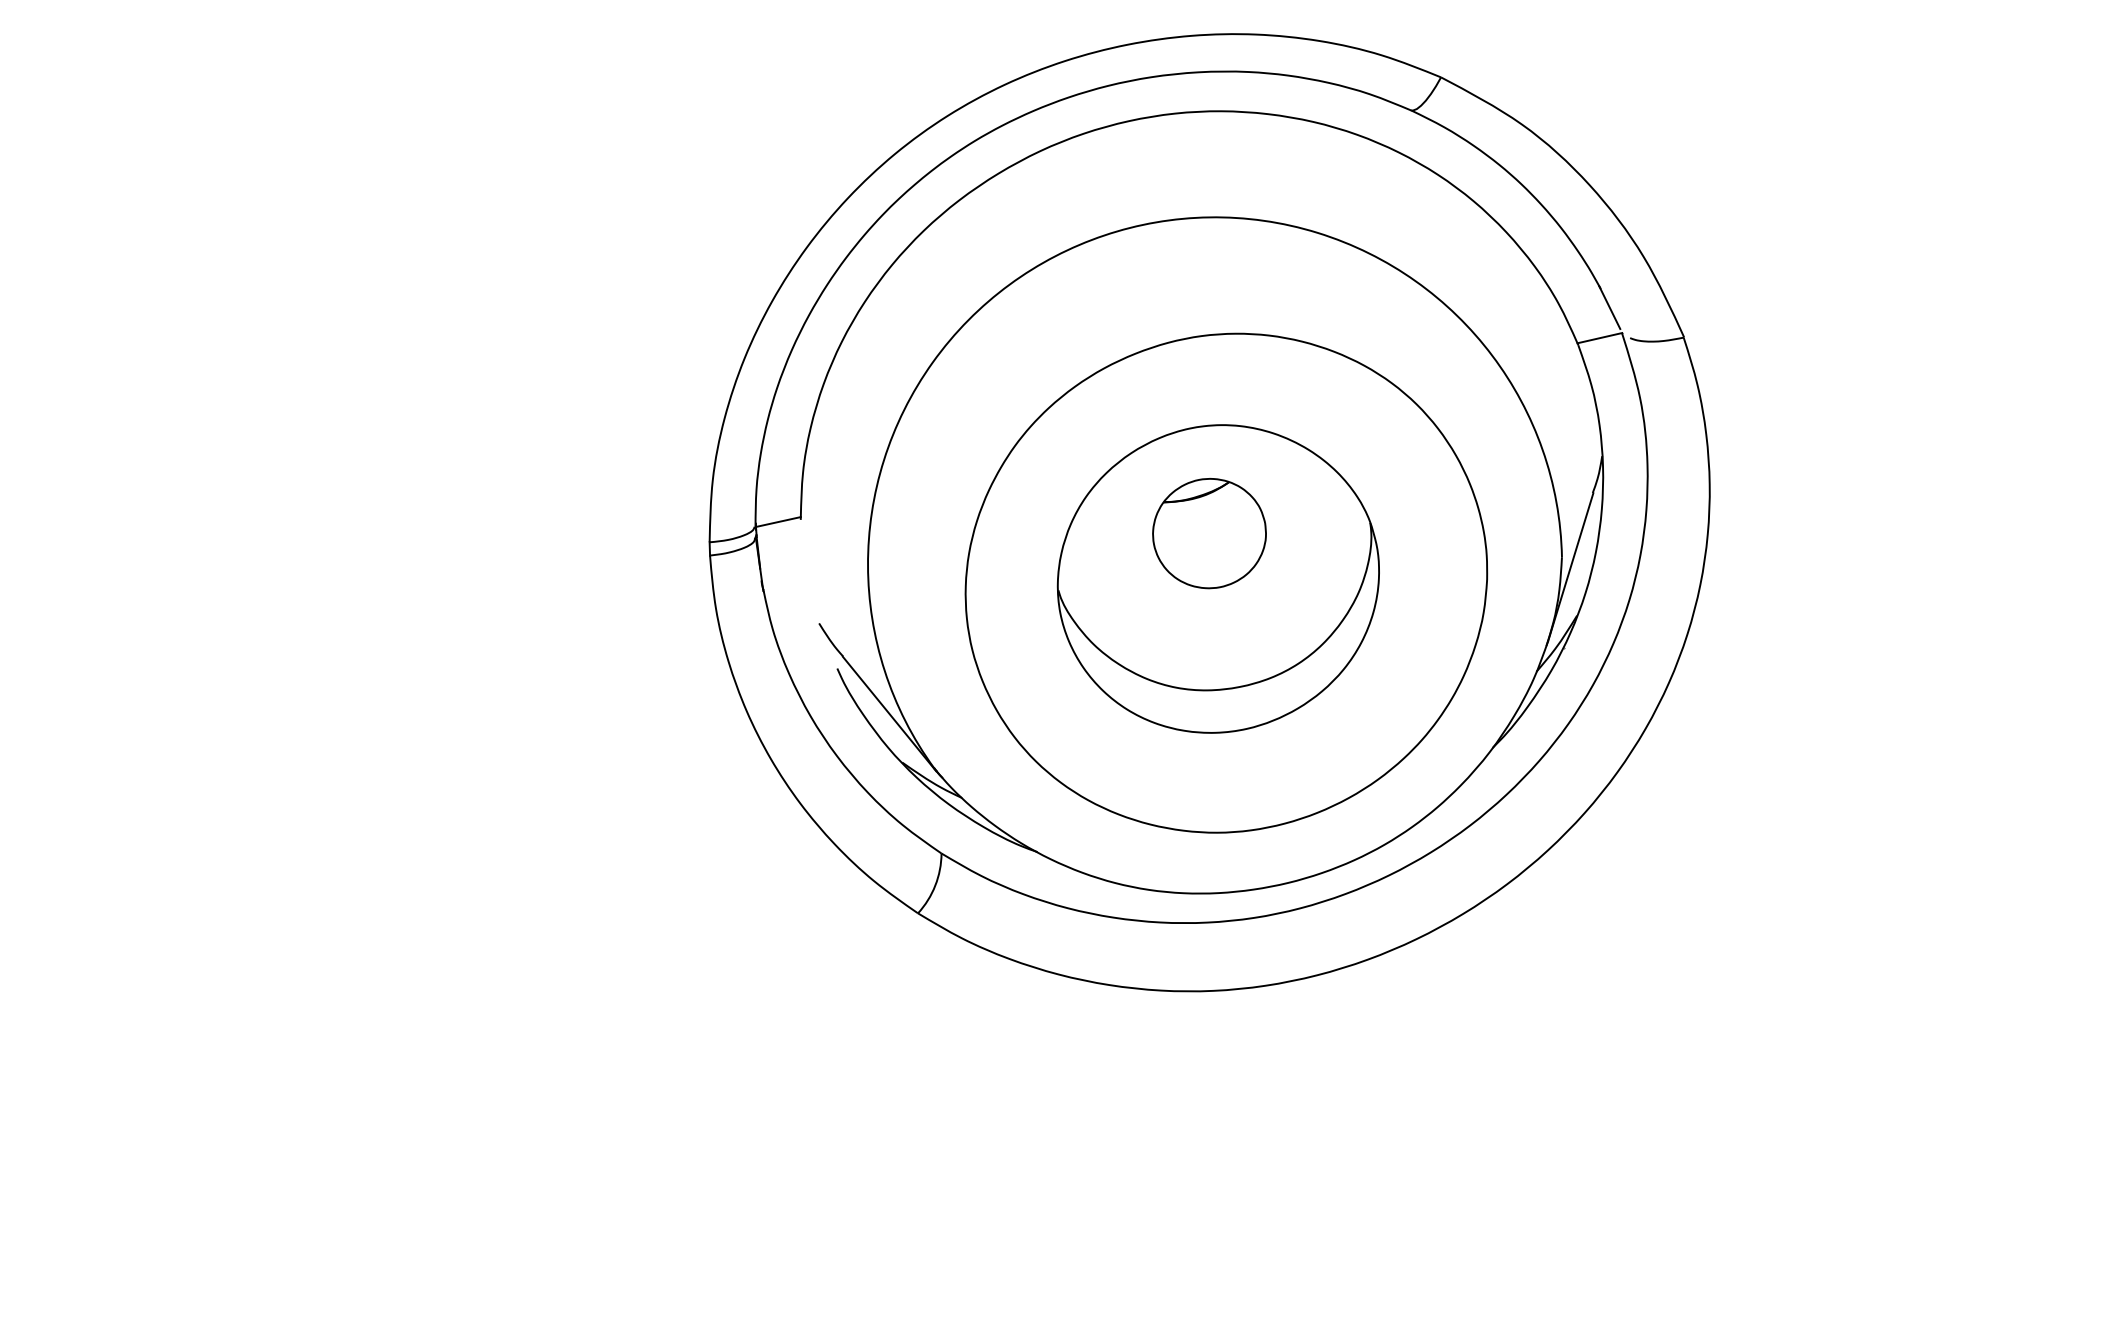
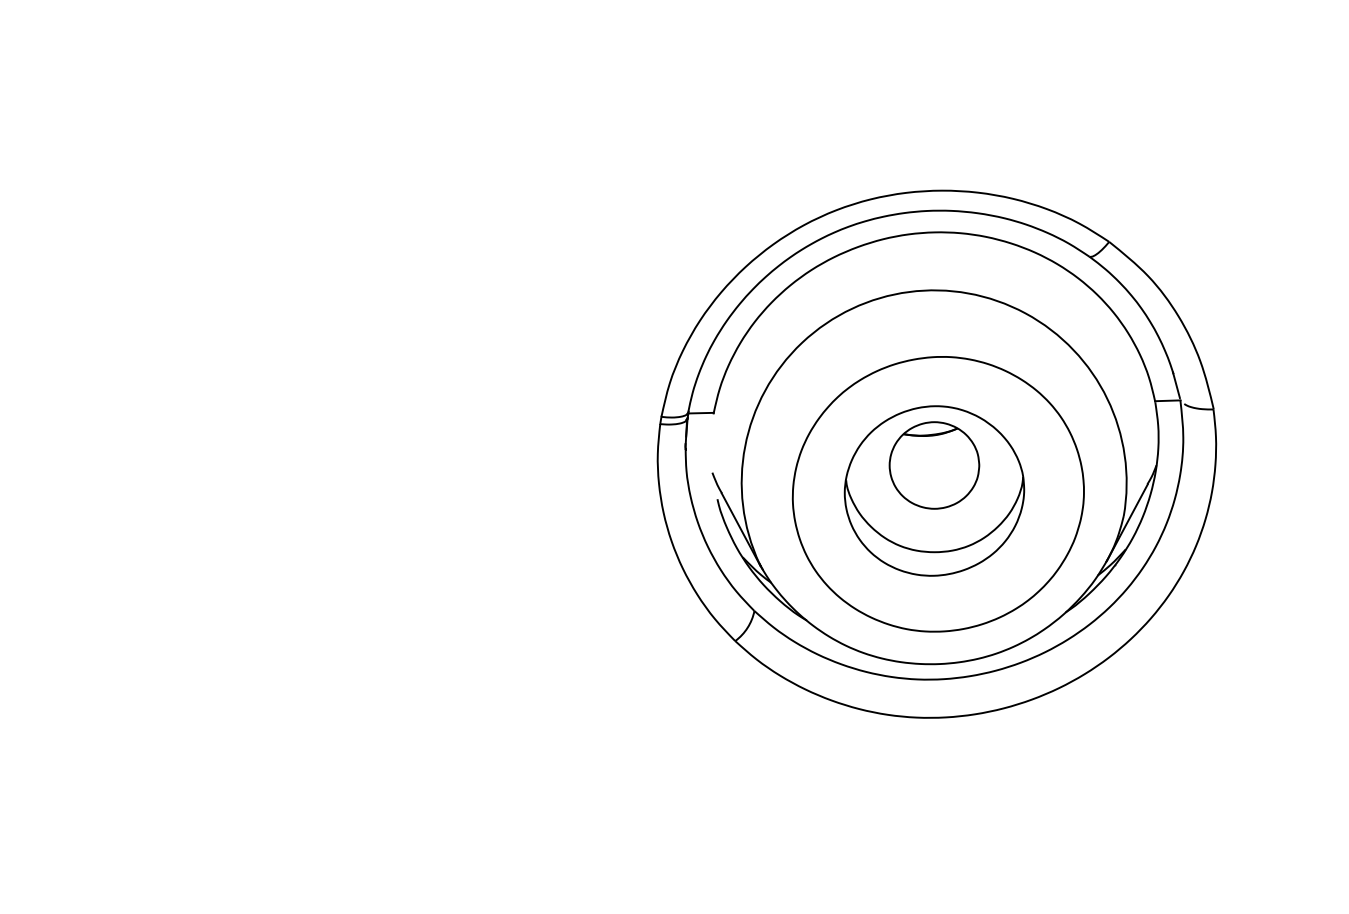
part: (1209, 533) -> (934, 465), size x1.43

